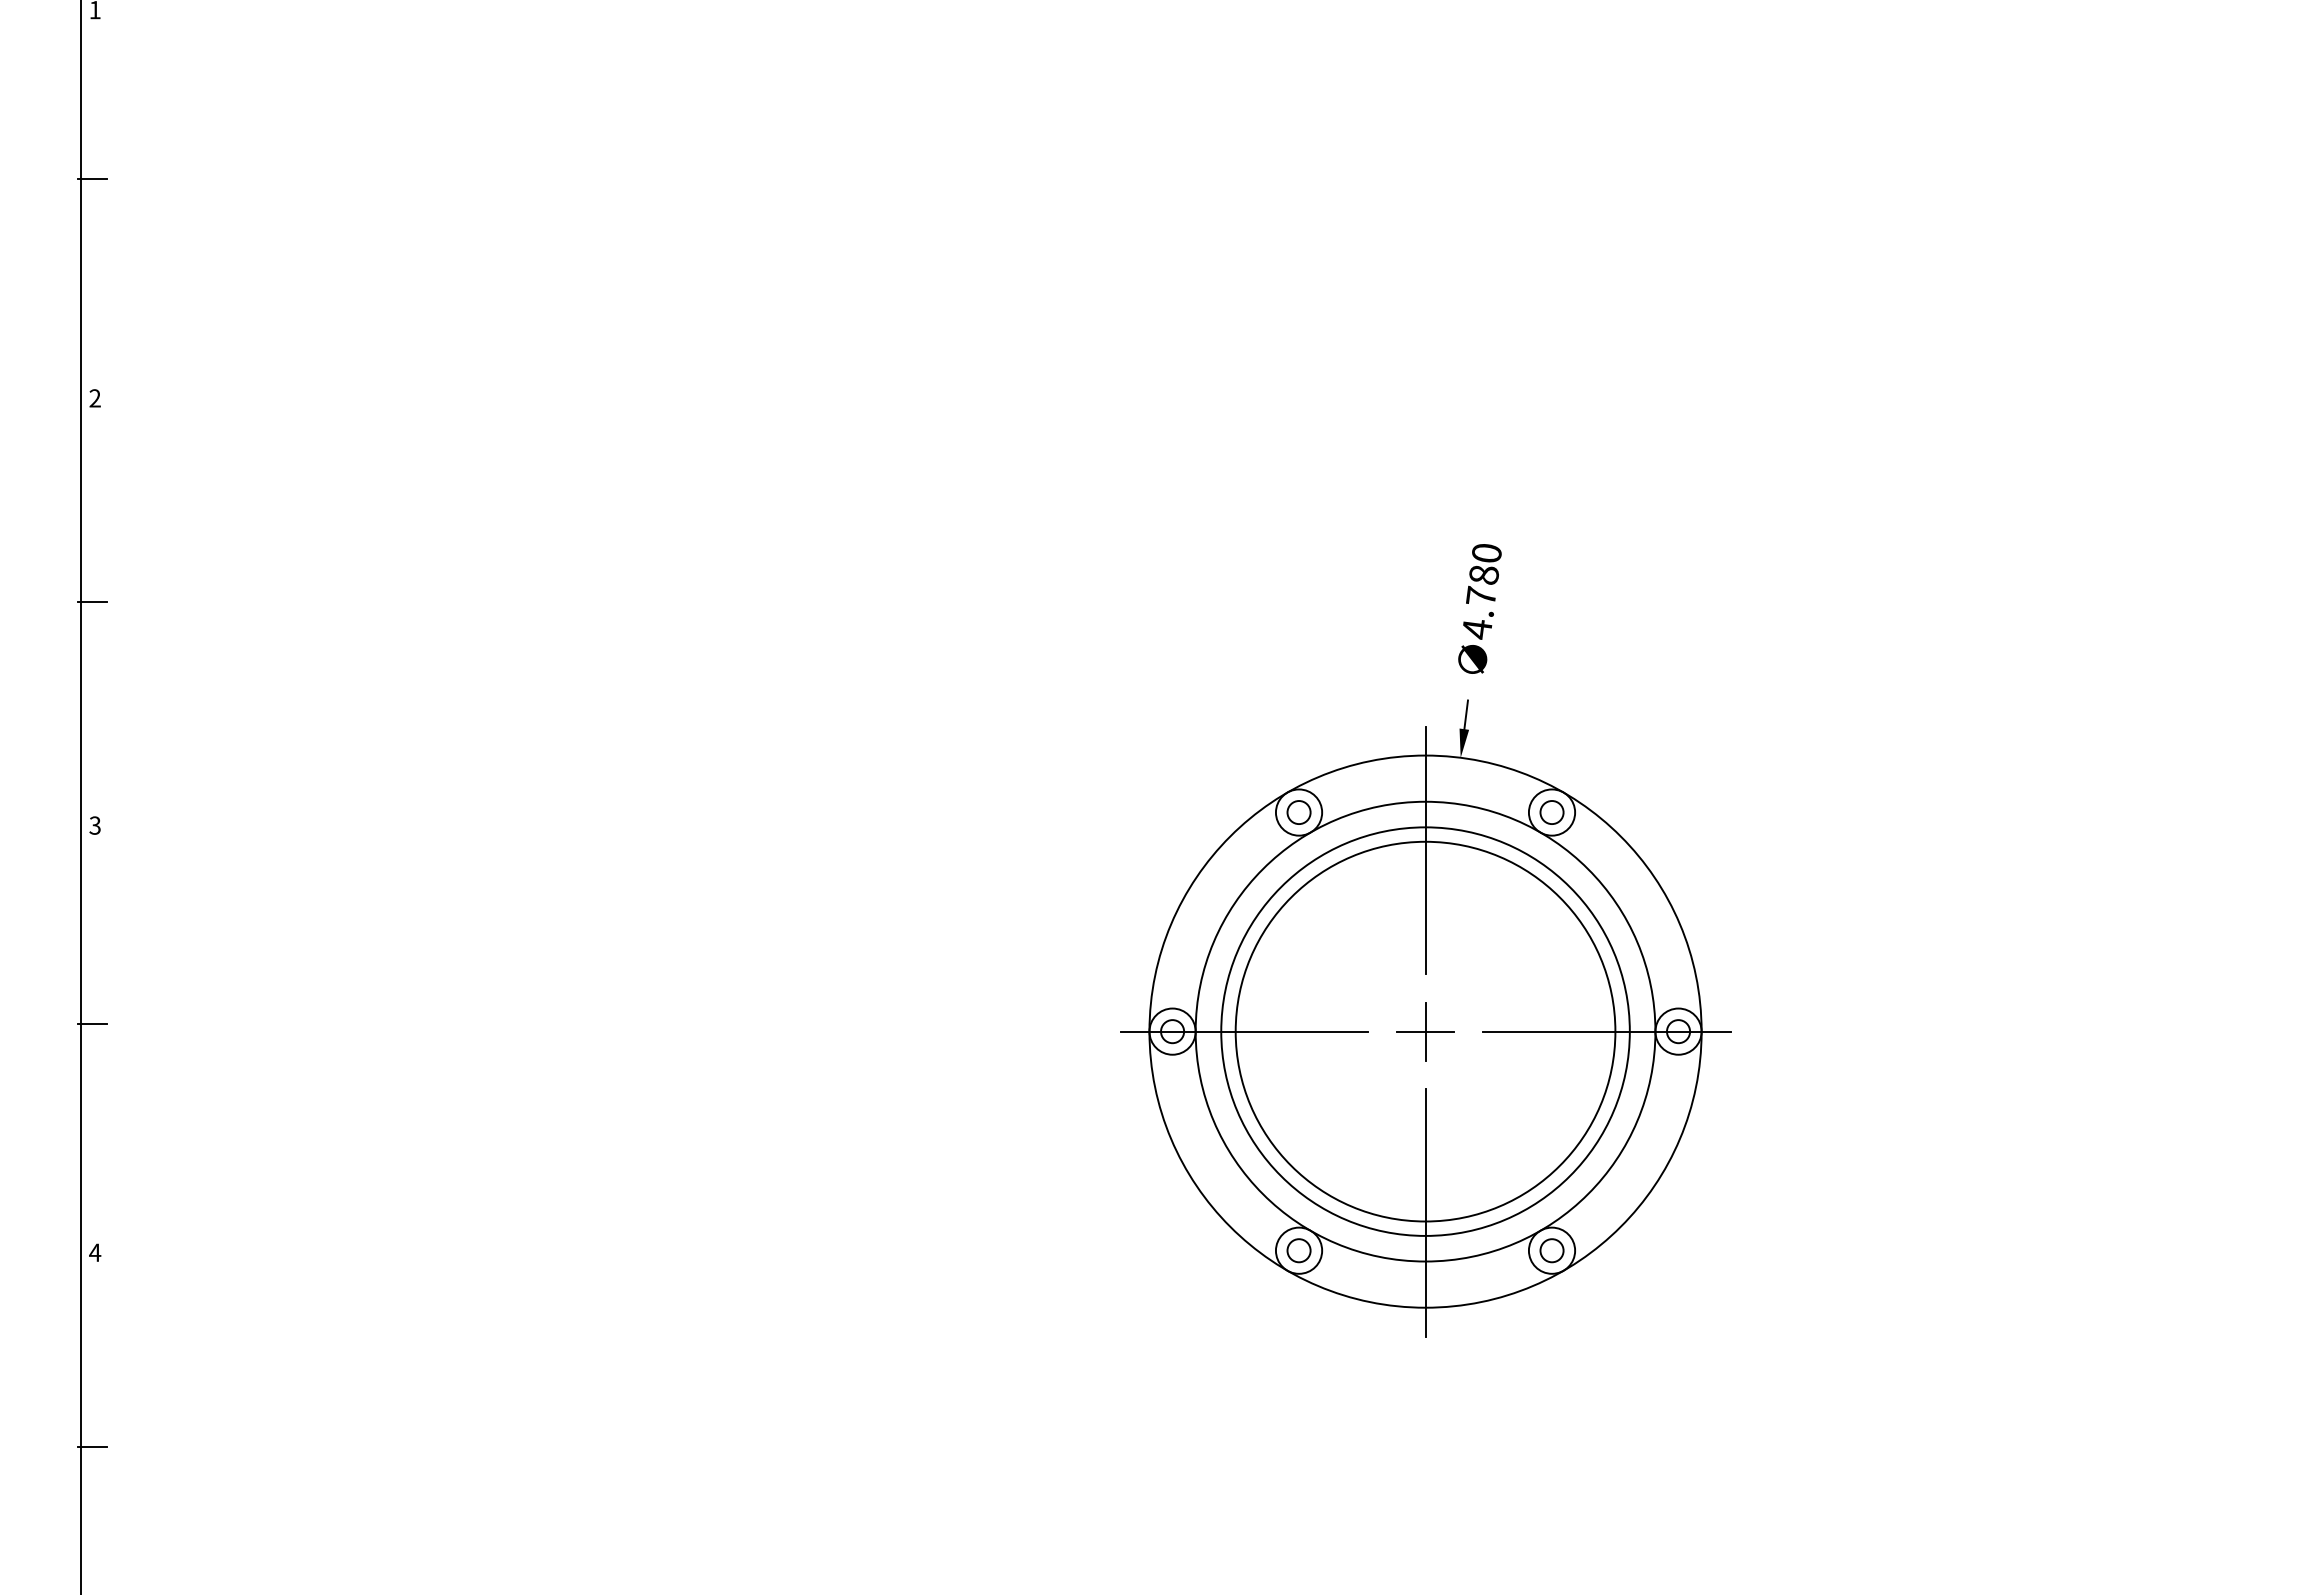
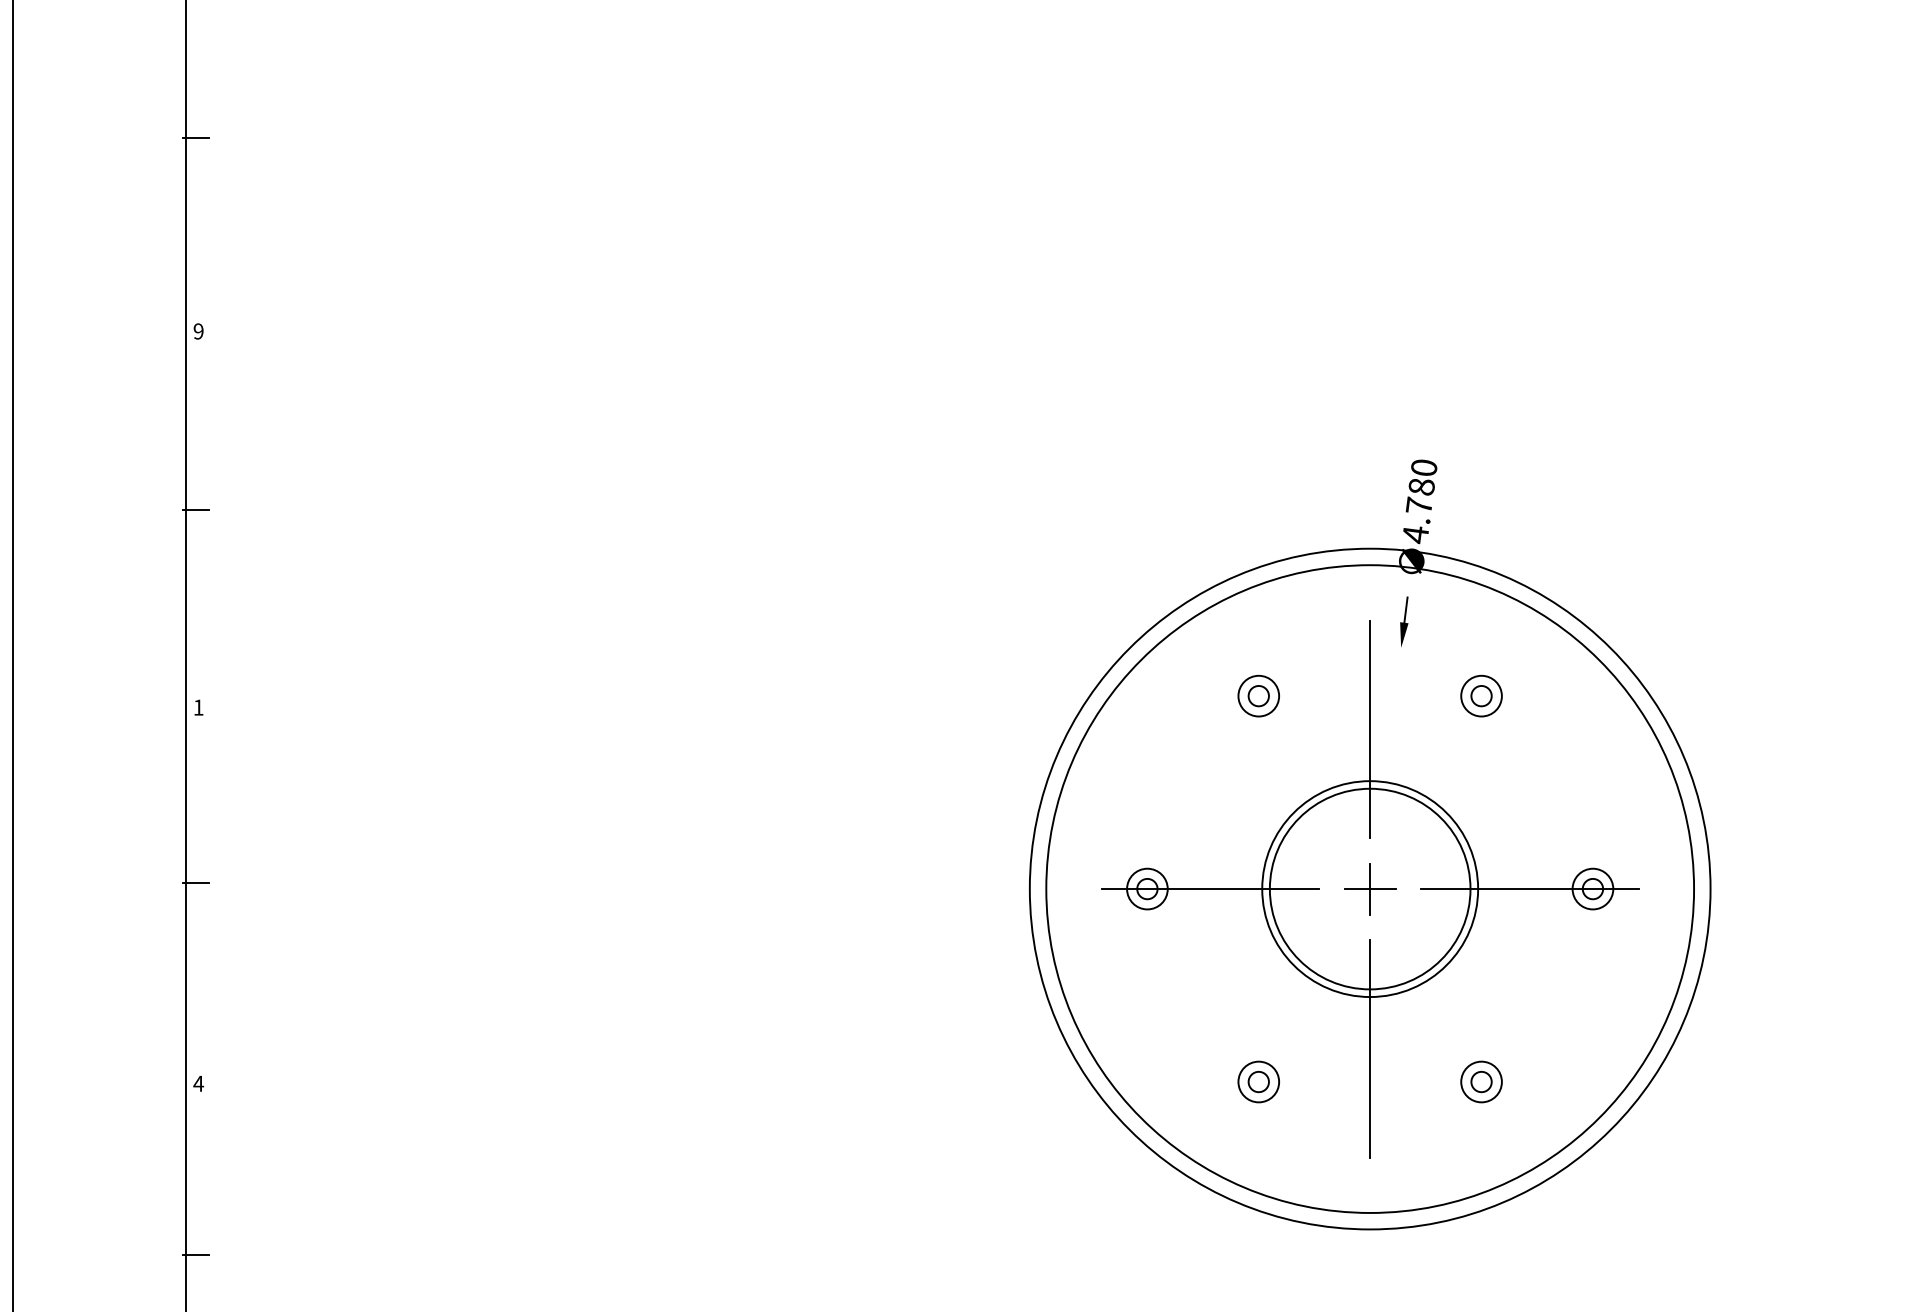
text: (94, 398) -> (198, 331), 2 -> 9
text: (94, 825) -> (198, 707), 3 -> 1
circle: (1425, 1031) -> (1370, 888), size x0.6
circle: (1425, 1031) -> (1370, 888), size x0.6
circle: (1425, 1031) -> (1370, 888), size x1.4
circle: (1425, 1031) -> (1370, 888), size x1.6

